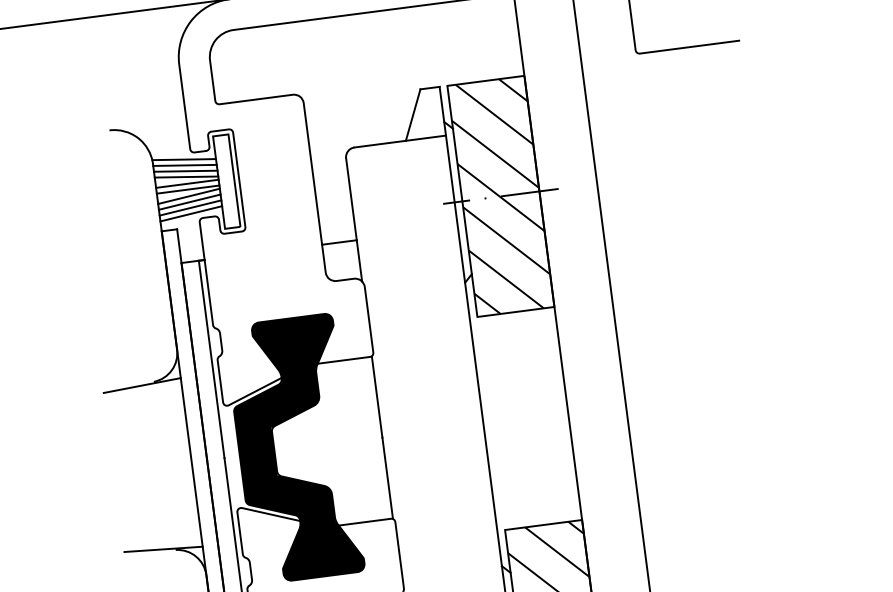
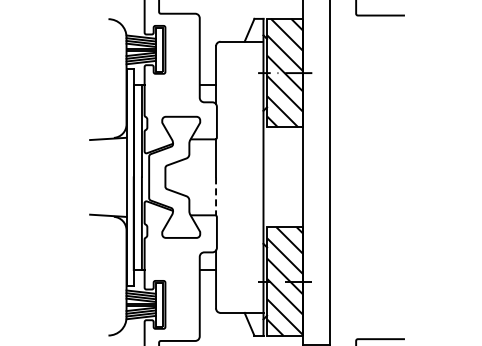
fill: (293, 447) -> (174, 176), removed
line: (388, 478) -> (216, 196), solid -> dashed

